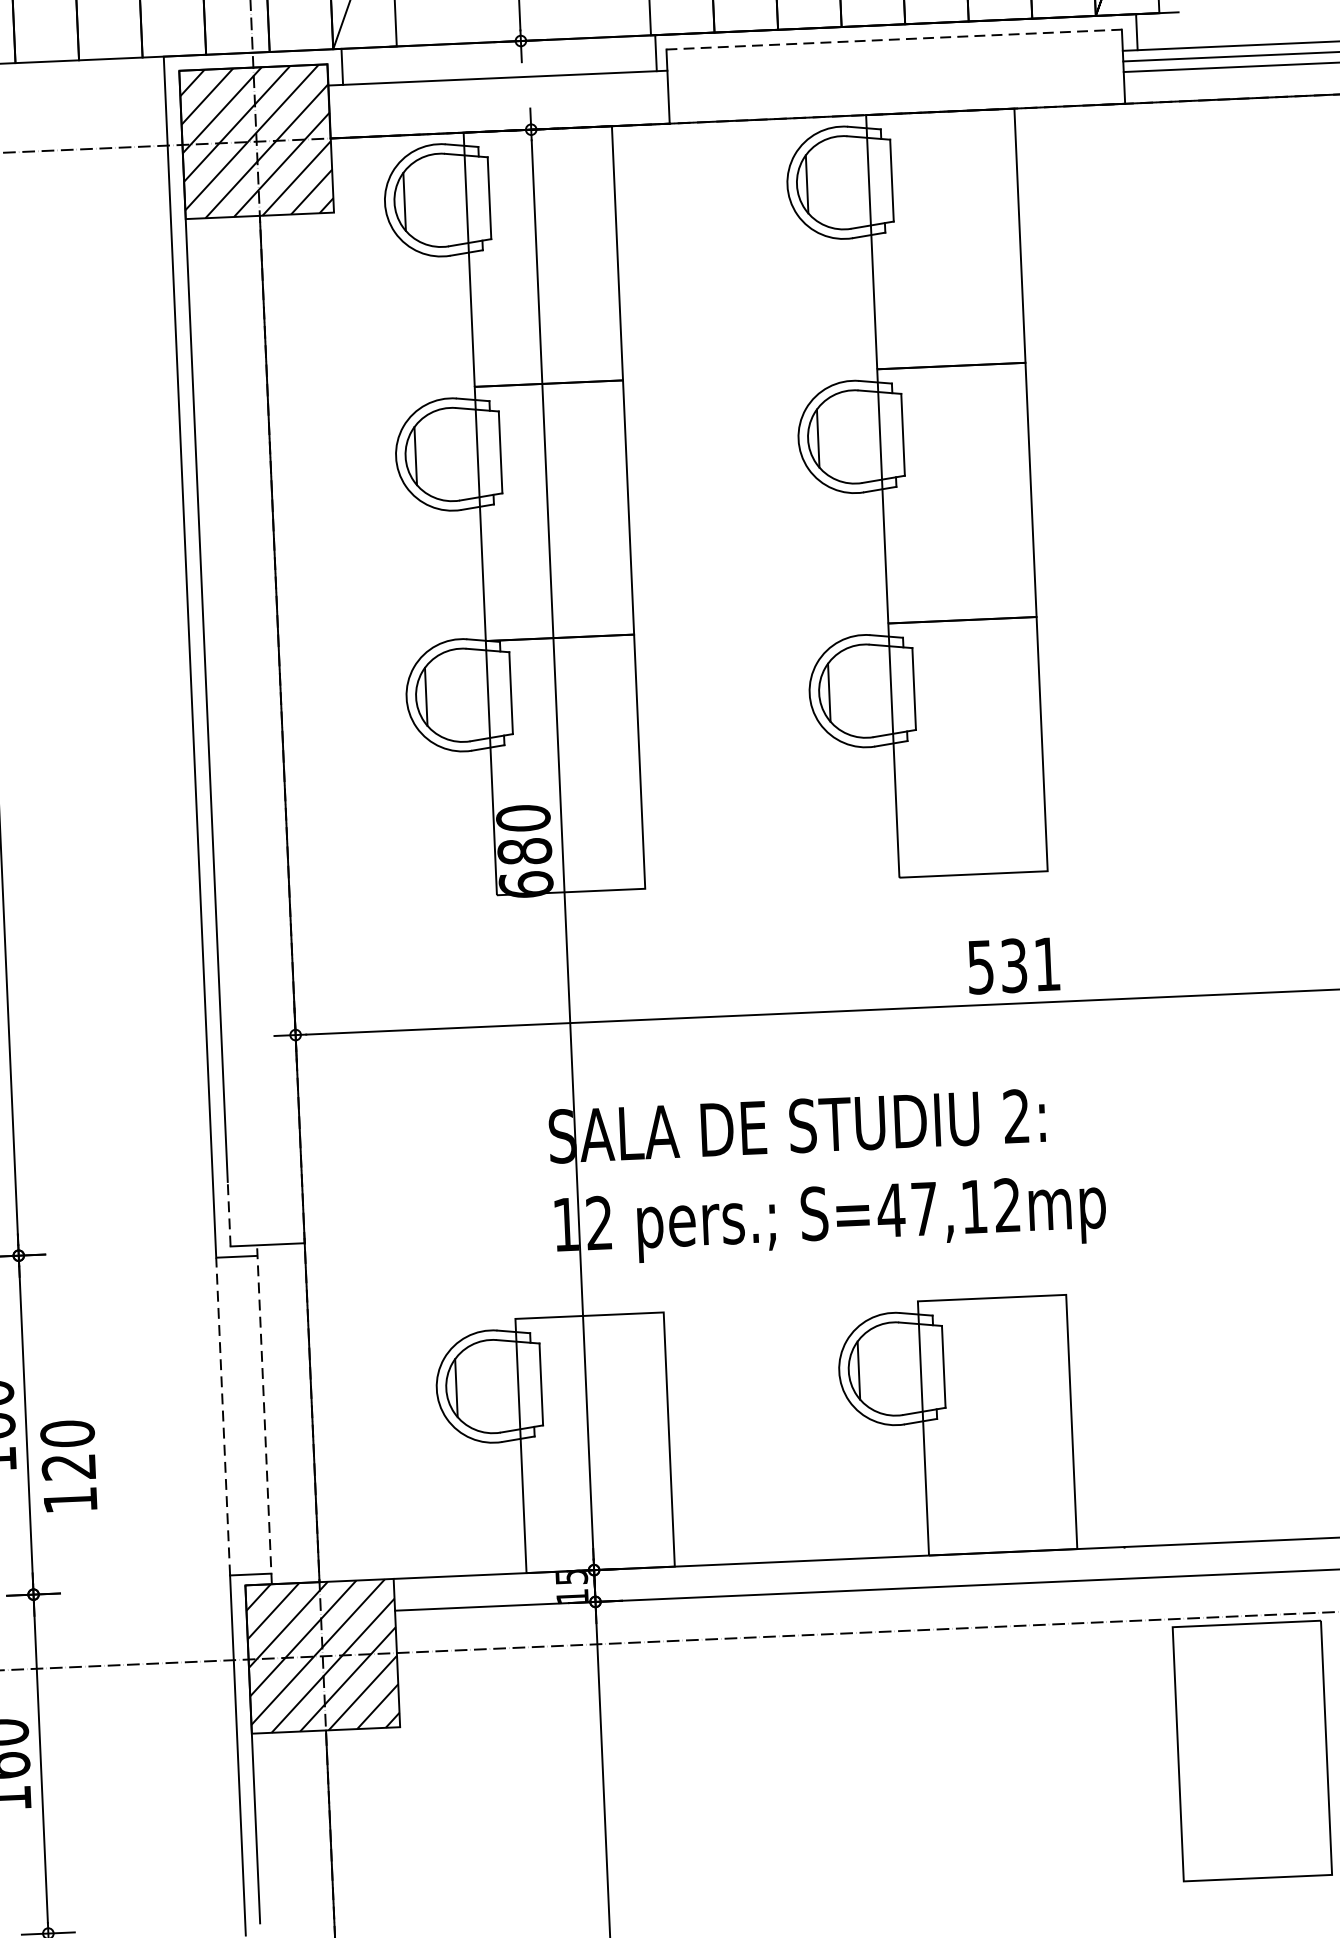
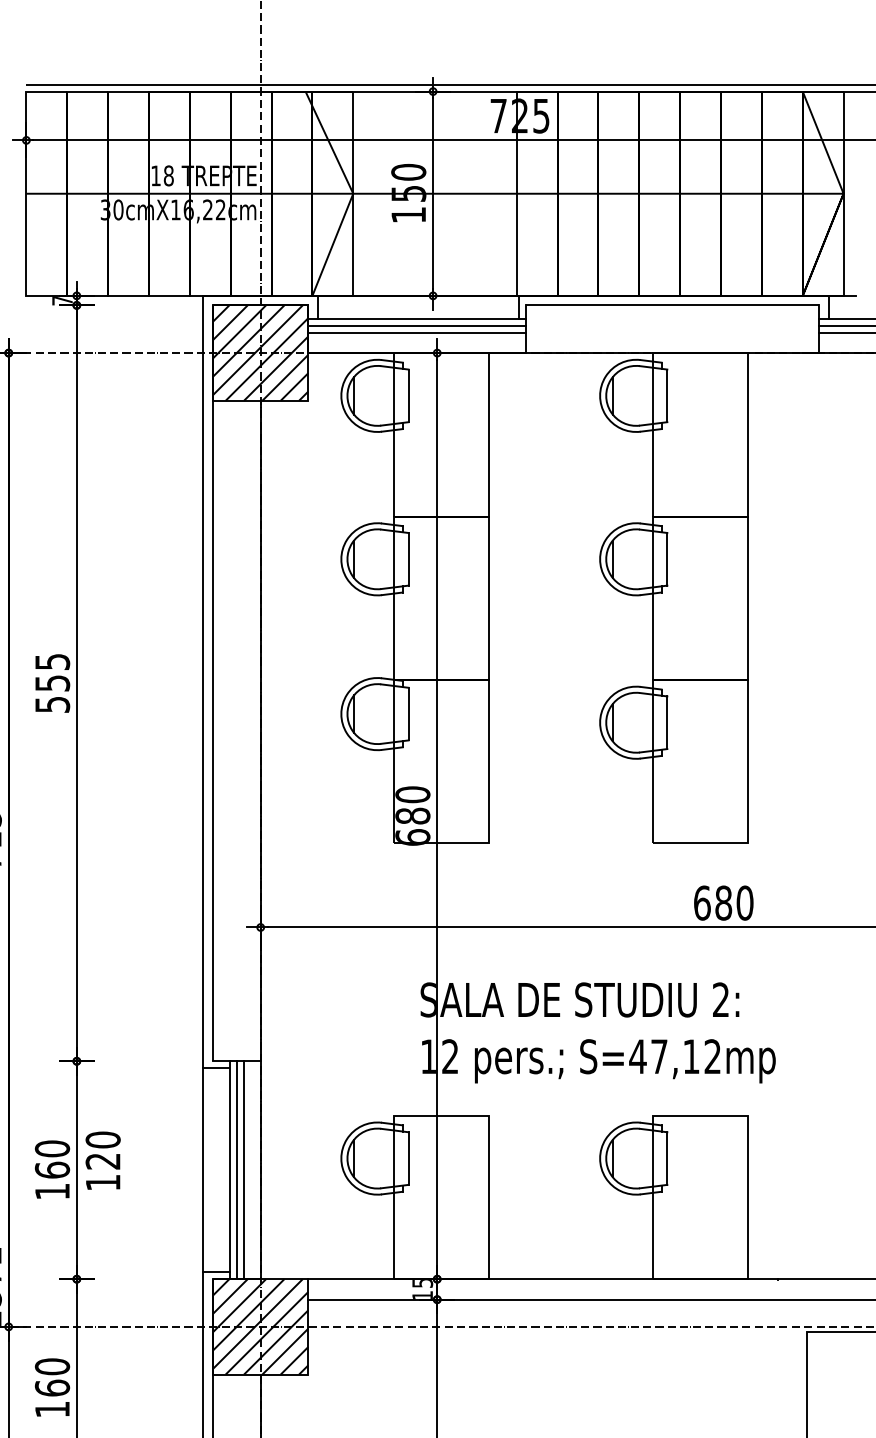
line: (895, 39) -> (673, 305), dashed -> solid
line: (498, 88) -> (417, 325), added
line: (499, 99) -> (417, 332), added
text: (1013, 964) -> (723, 902), 531 -> 680
line: (229, 1214) -> (213, 1040), dashed -> solid
line: (274, 1414) -> (236, 1170), added
line: (285, 1414) -> (243, 1170), added
line: (223, 1415) -> (203, 1169), dashed -> solid
line: (265, 1415) -> (230, 1170), dashed -> solid
text: (67, 1465) -> (102, 1160), moved

